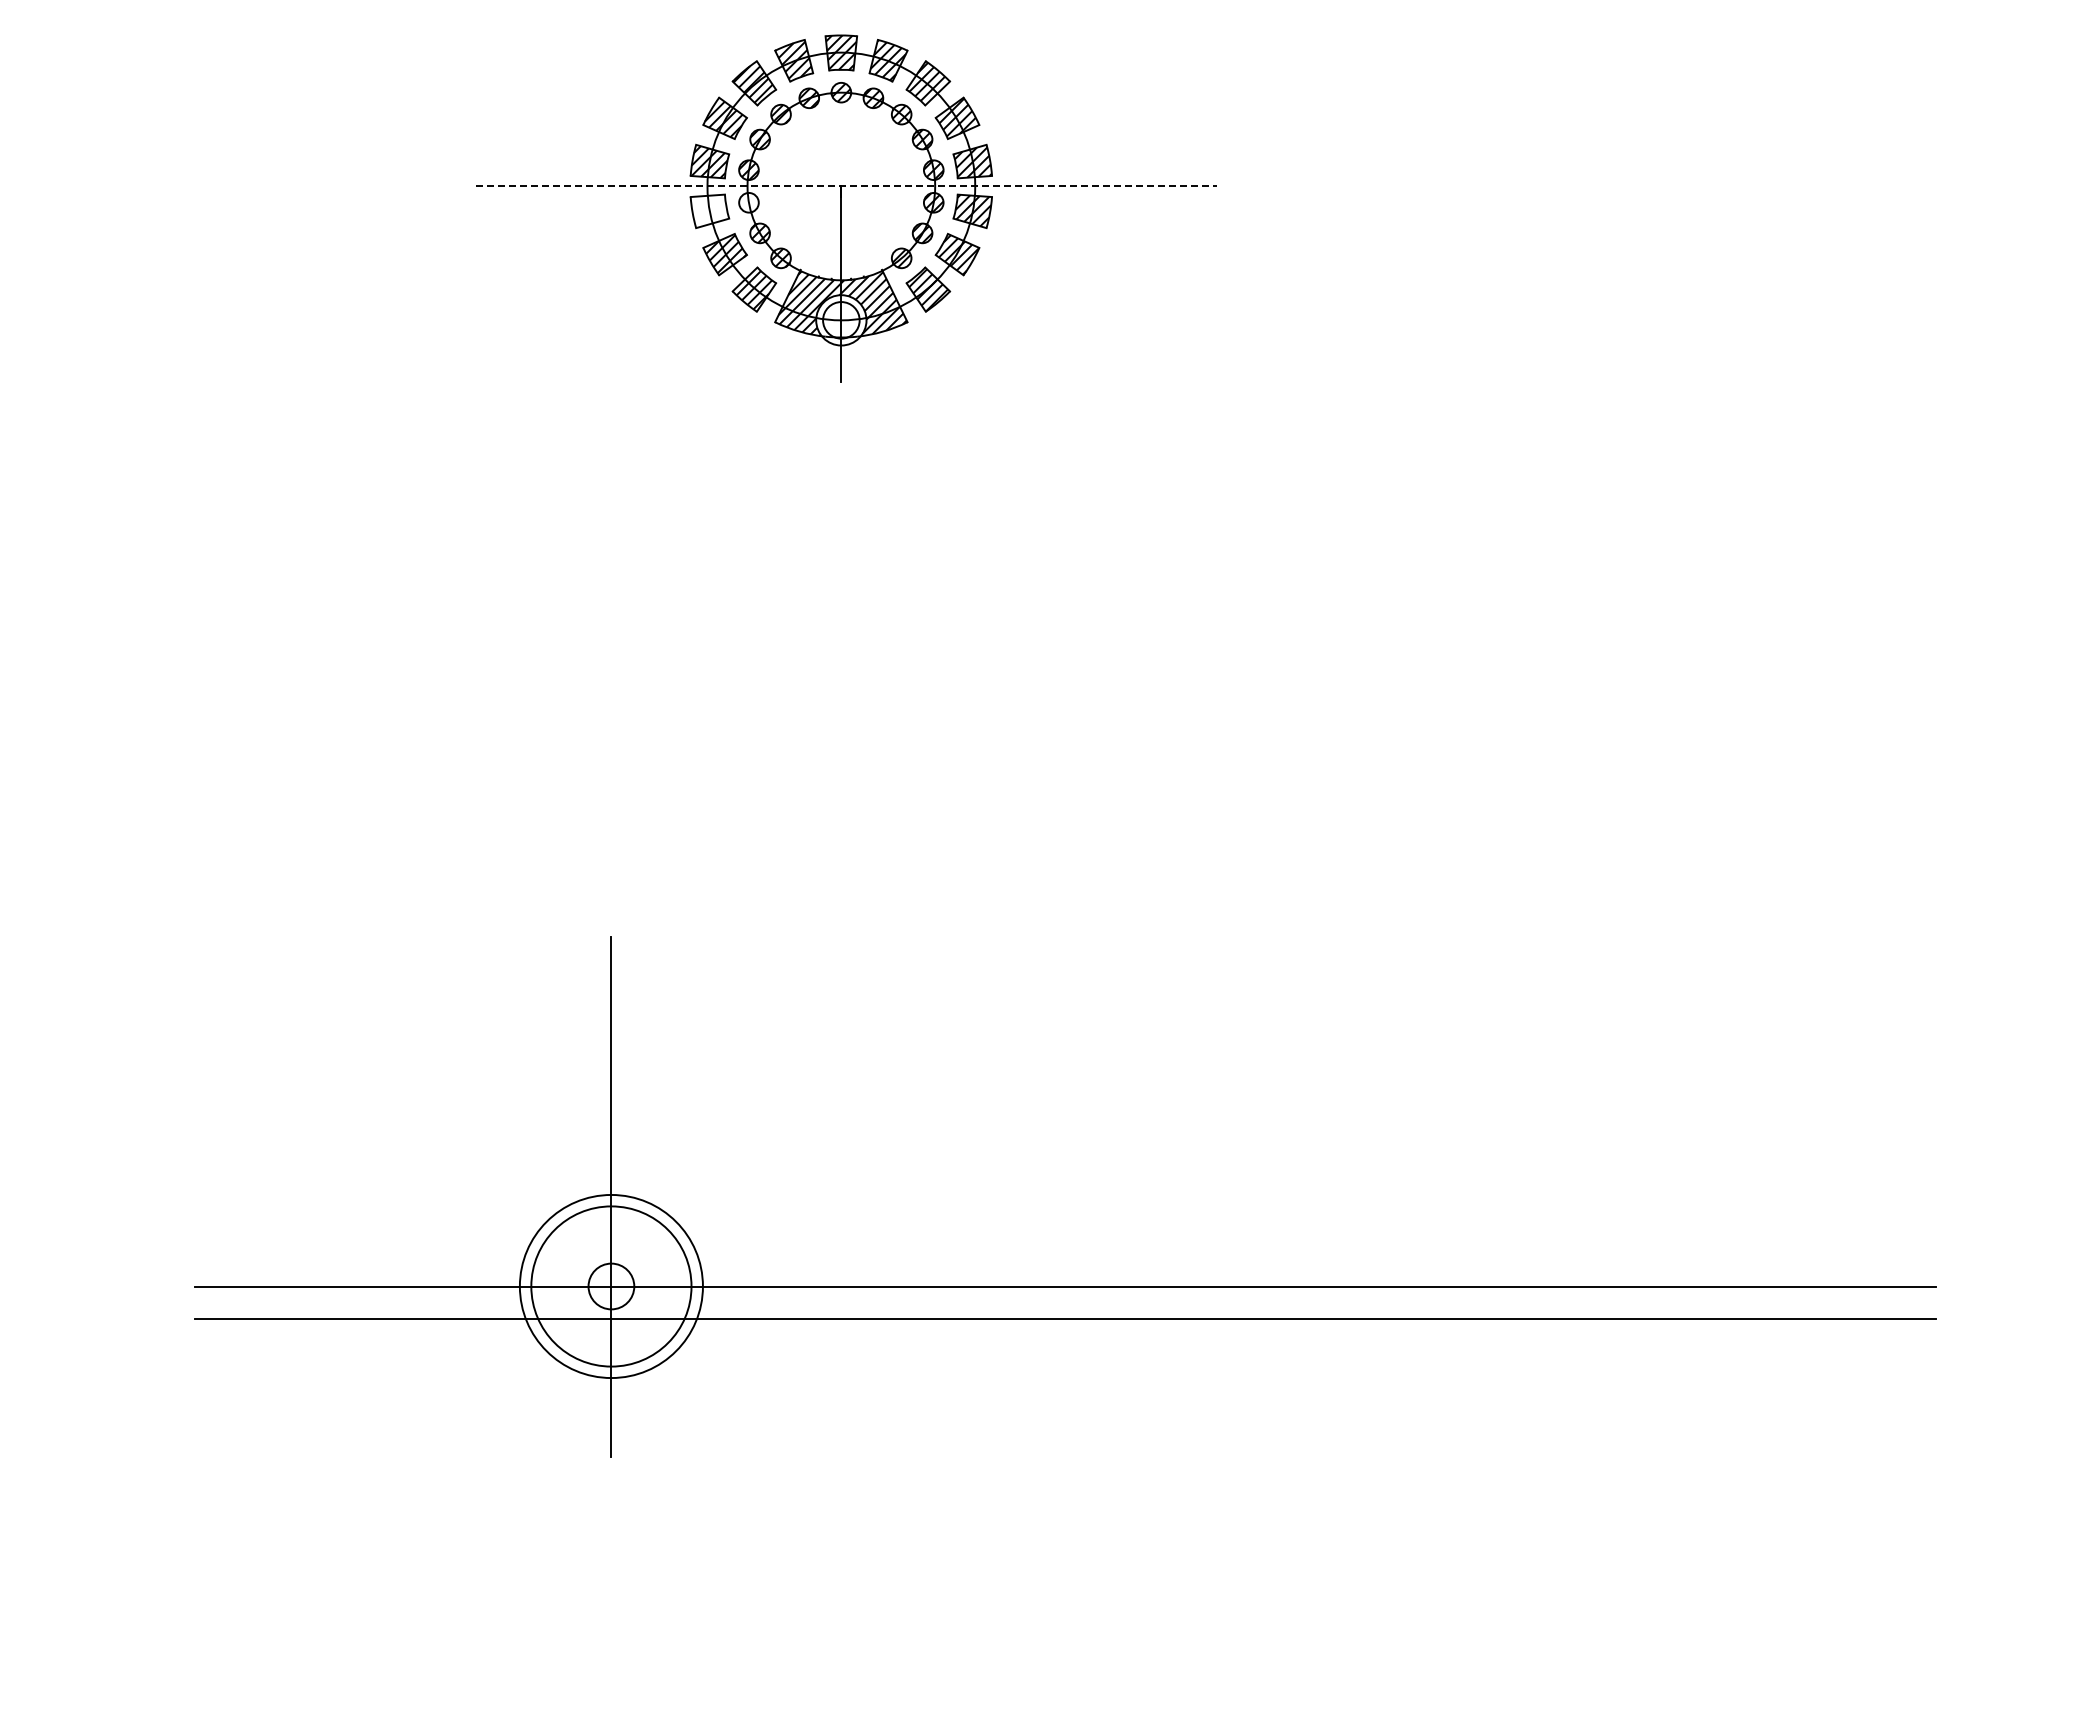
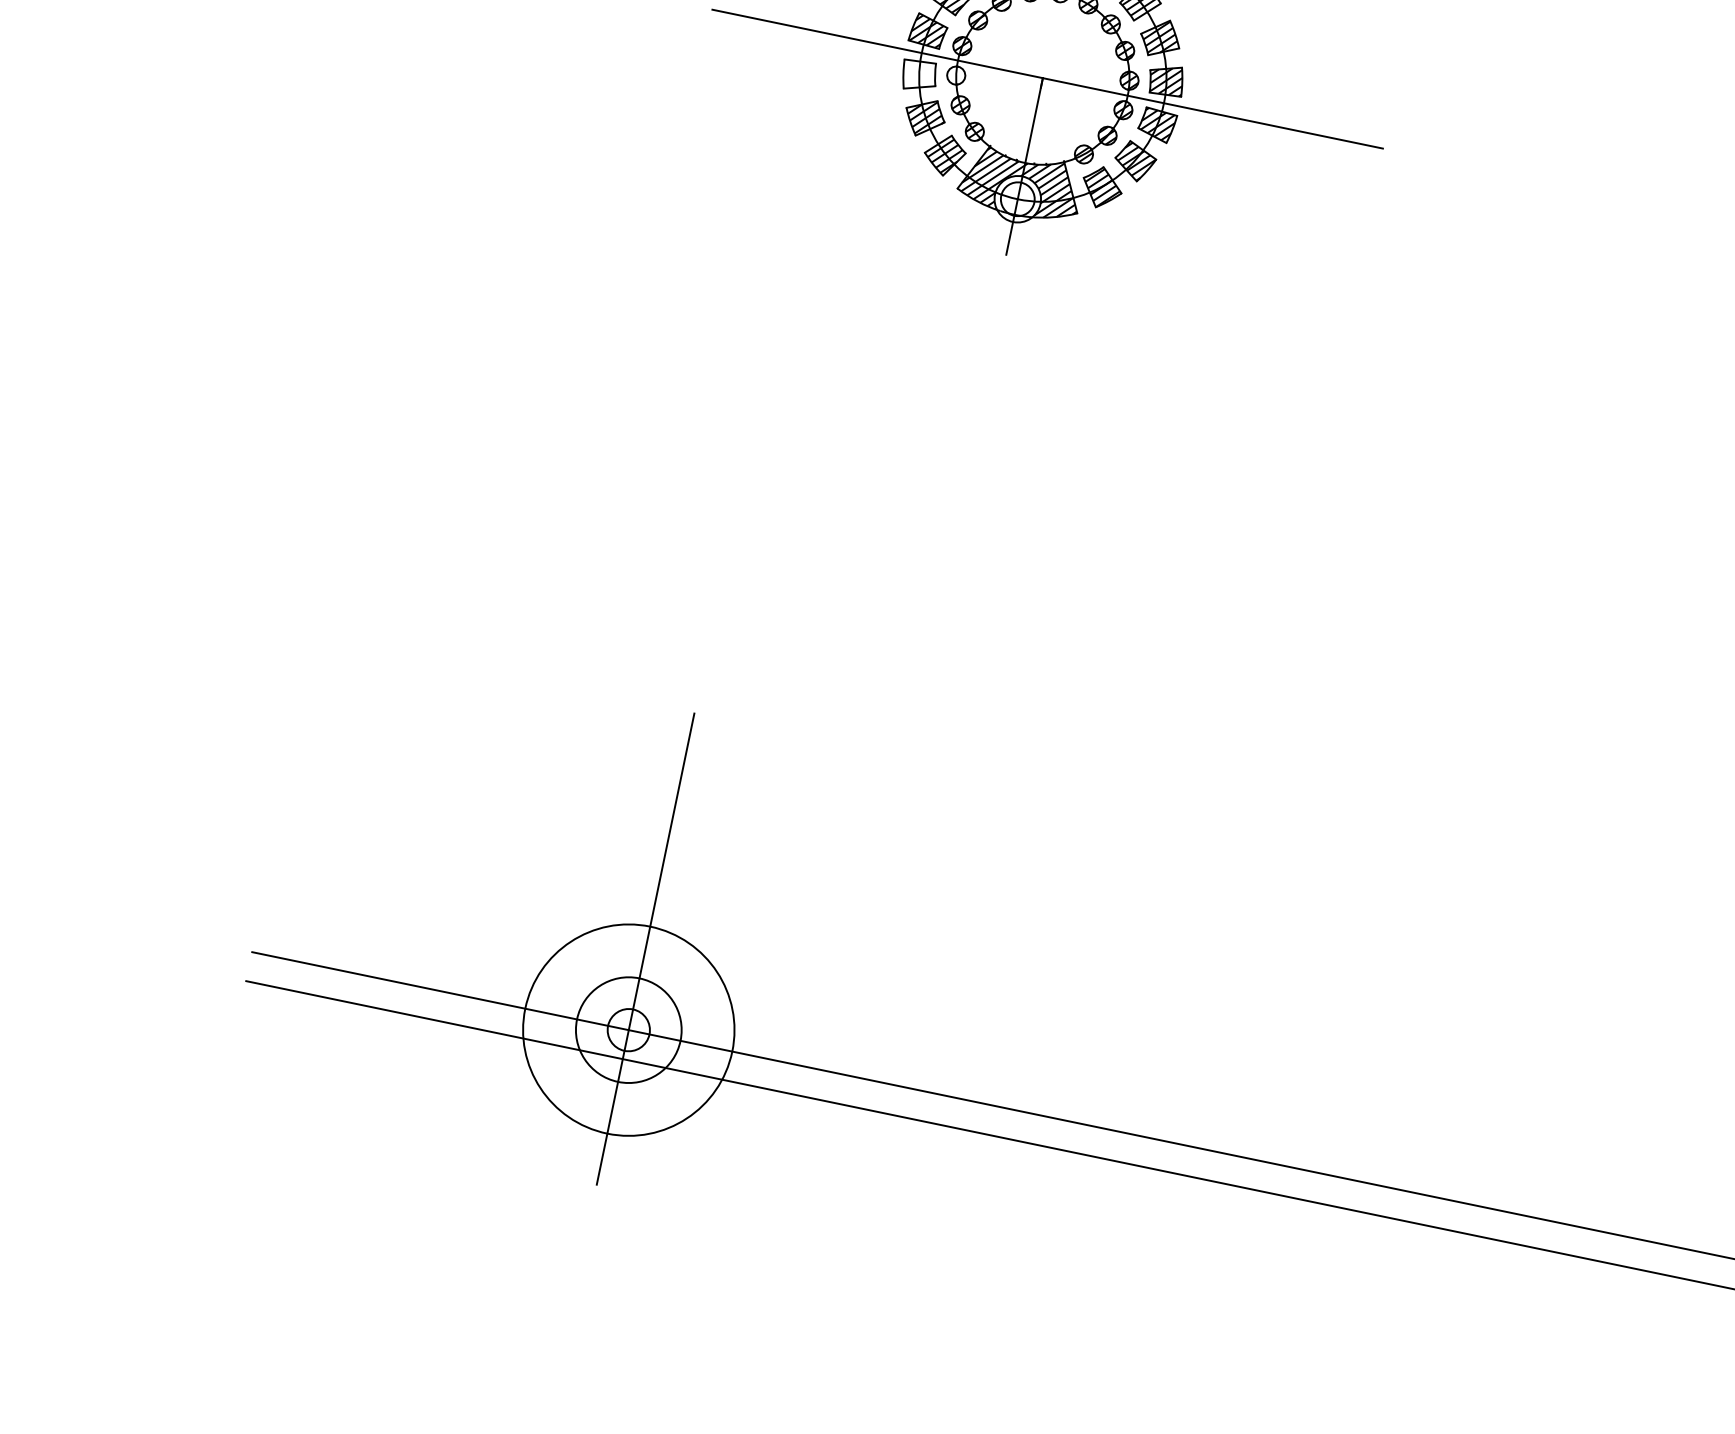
line: (846, 186) -> (1047, 79), dashed -> solid
circle: (611, 1286) -> (628, 1030), size x0.62
circle: (611, 1286) -> (628, 1030), size x1.43

